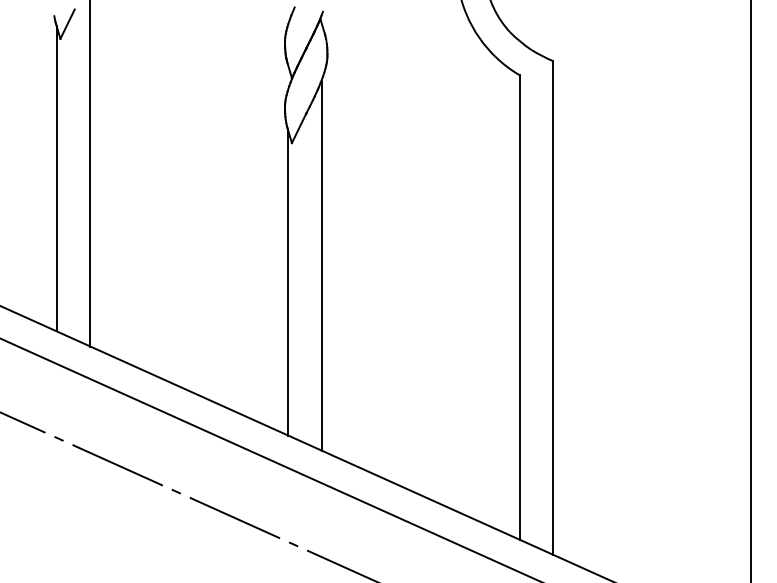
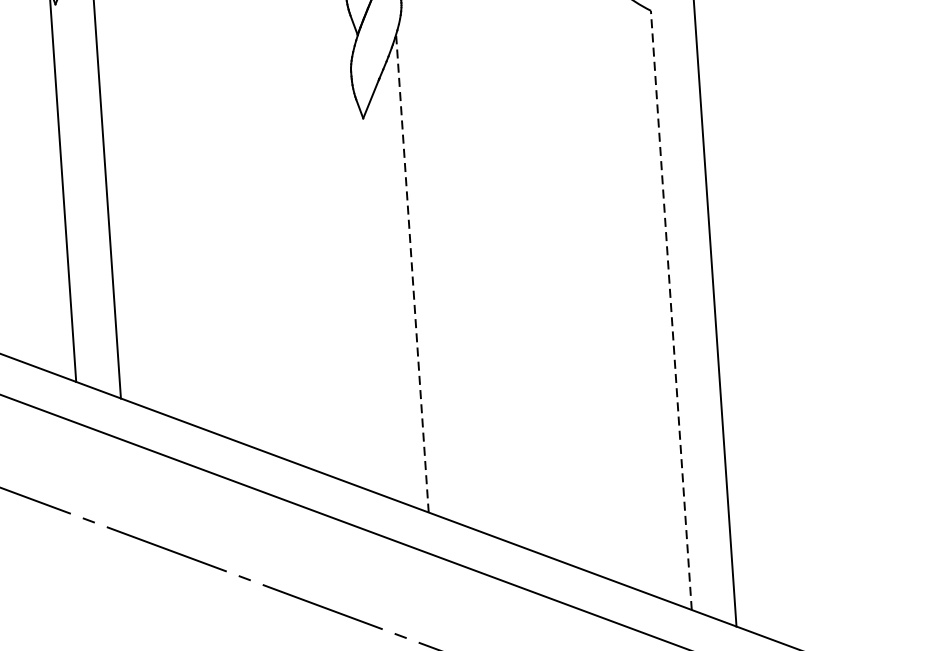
line: (321, 265) -> (412, 273), solid -> dashed
line: (288, 282) -> (371, 298), removed
line: (519, 306) -> (671, 309), solid -> dashed

